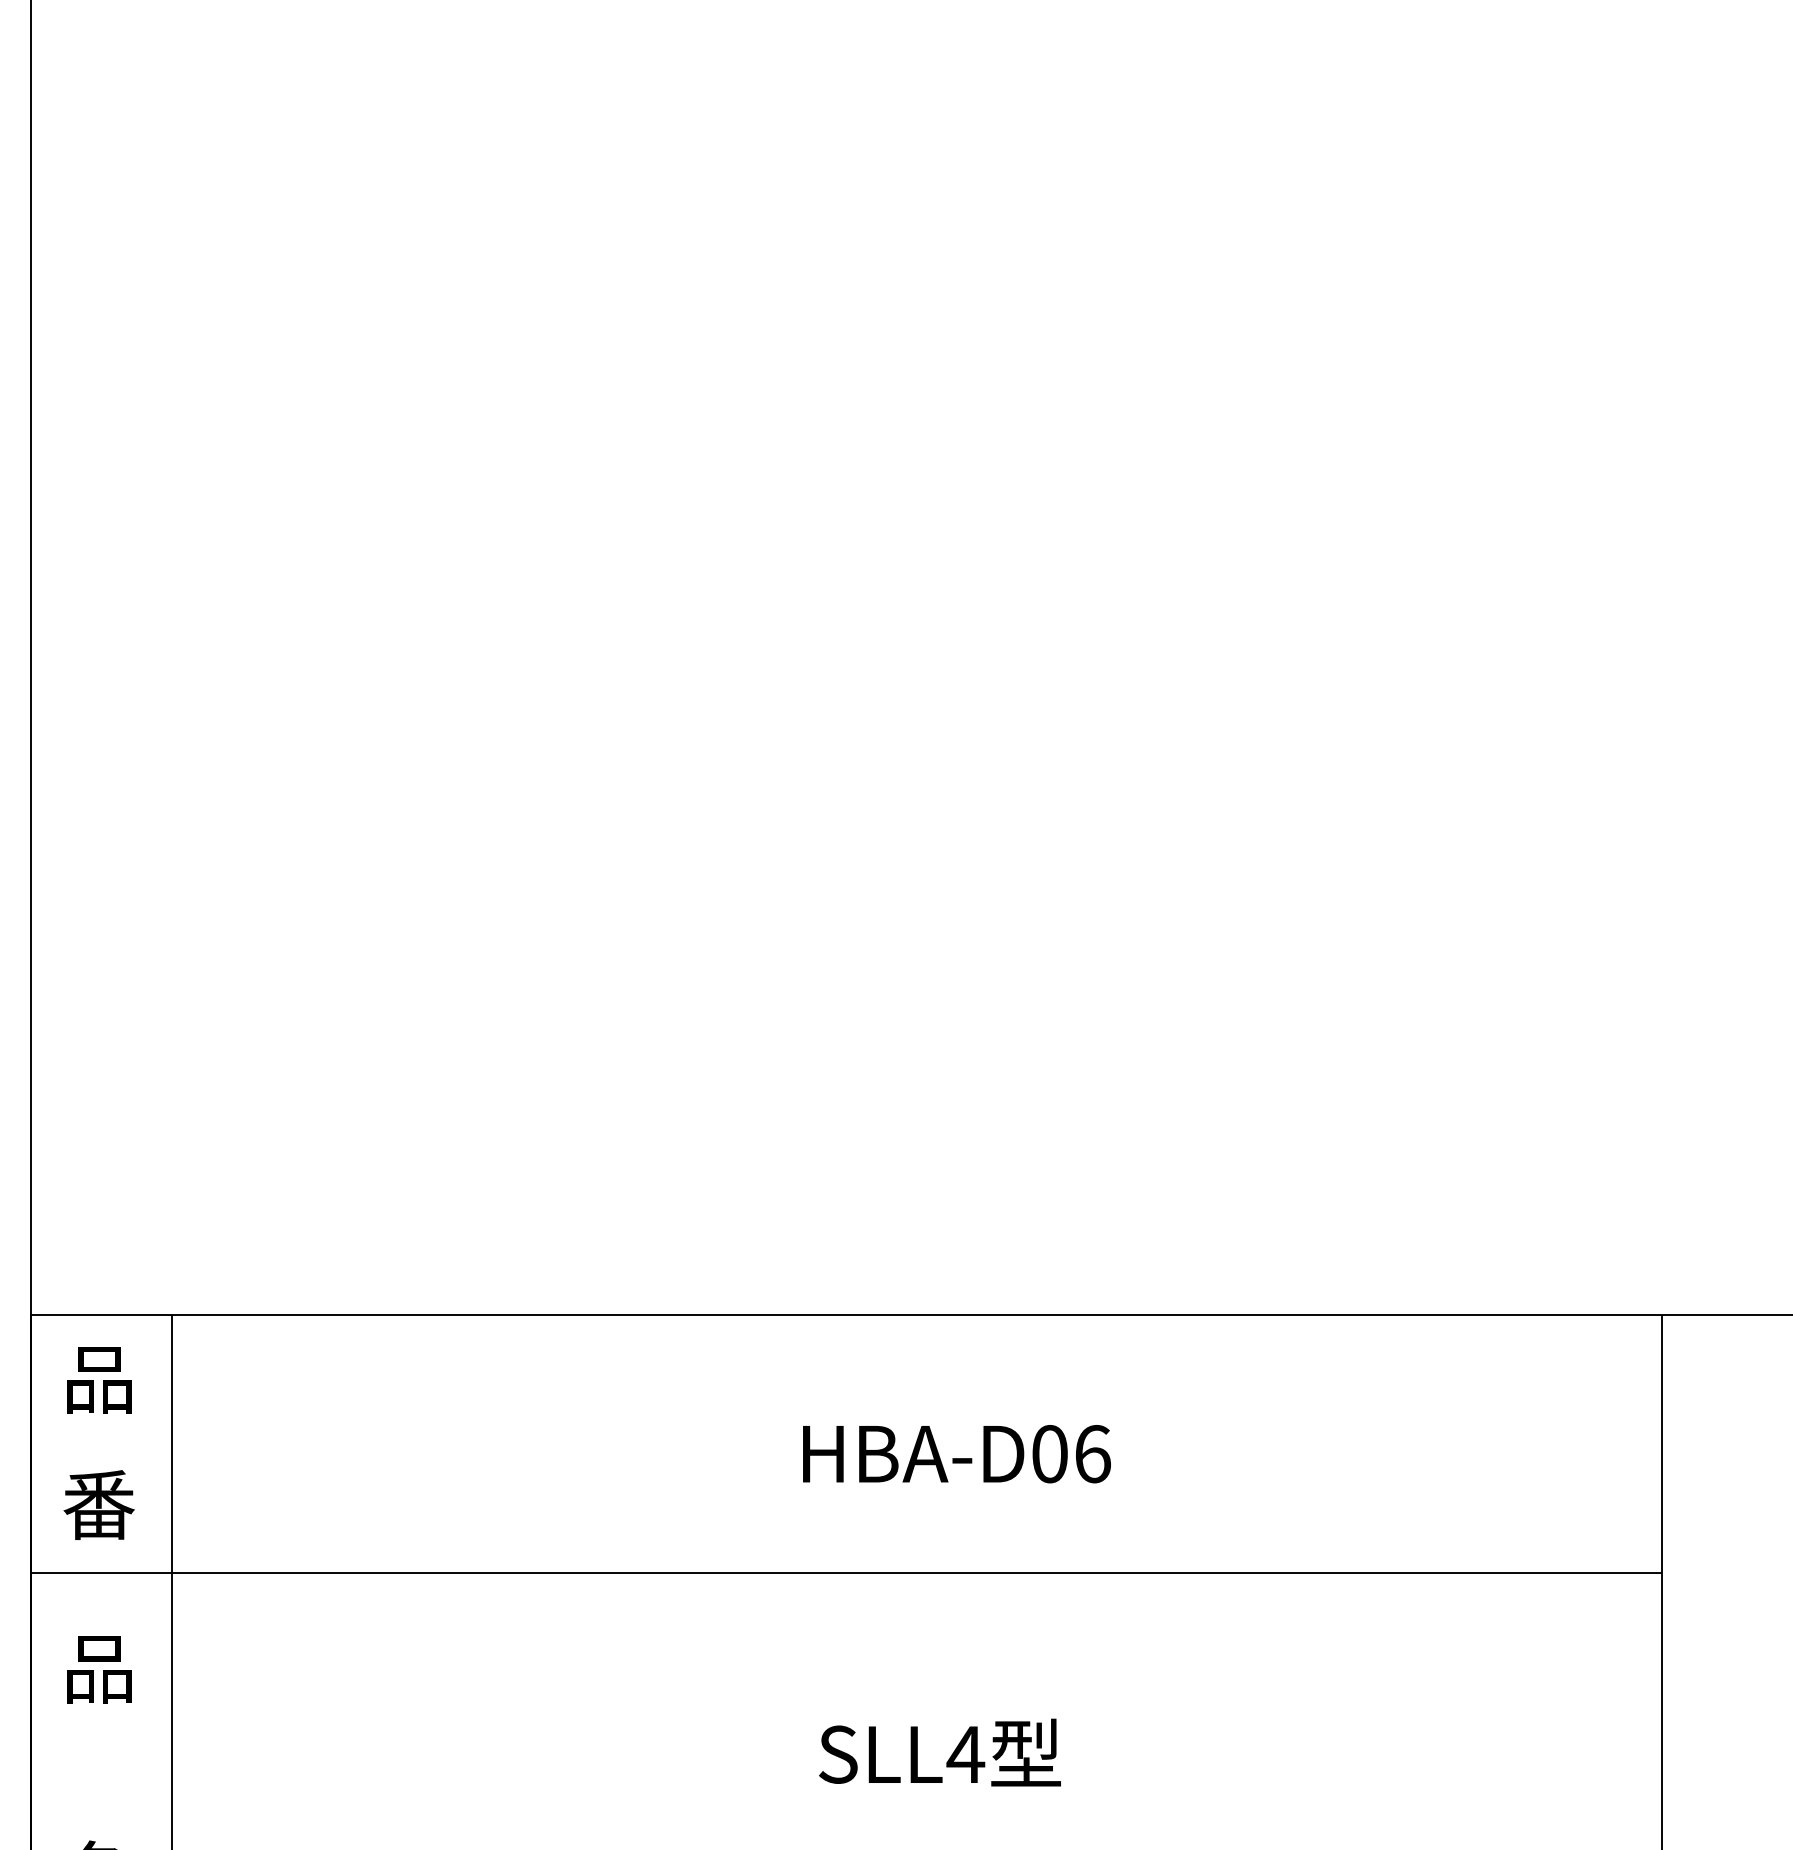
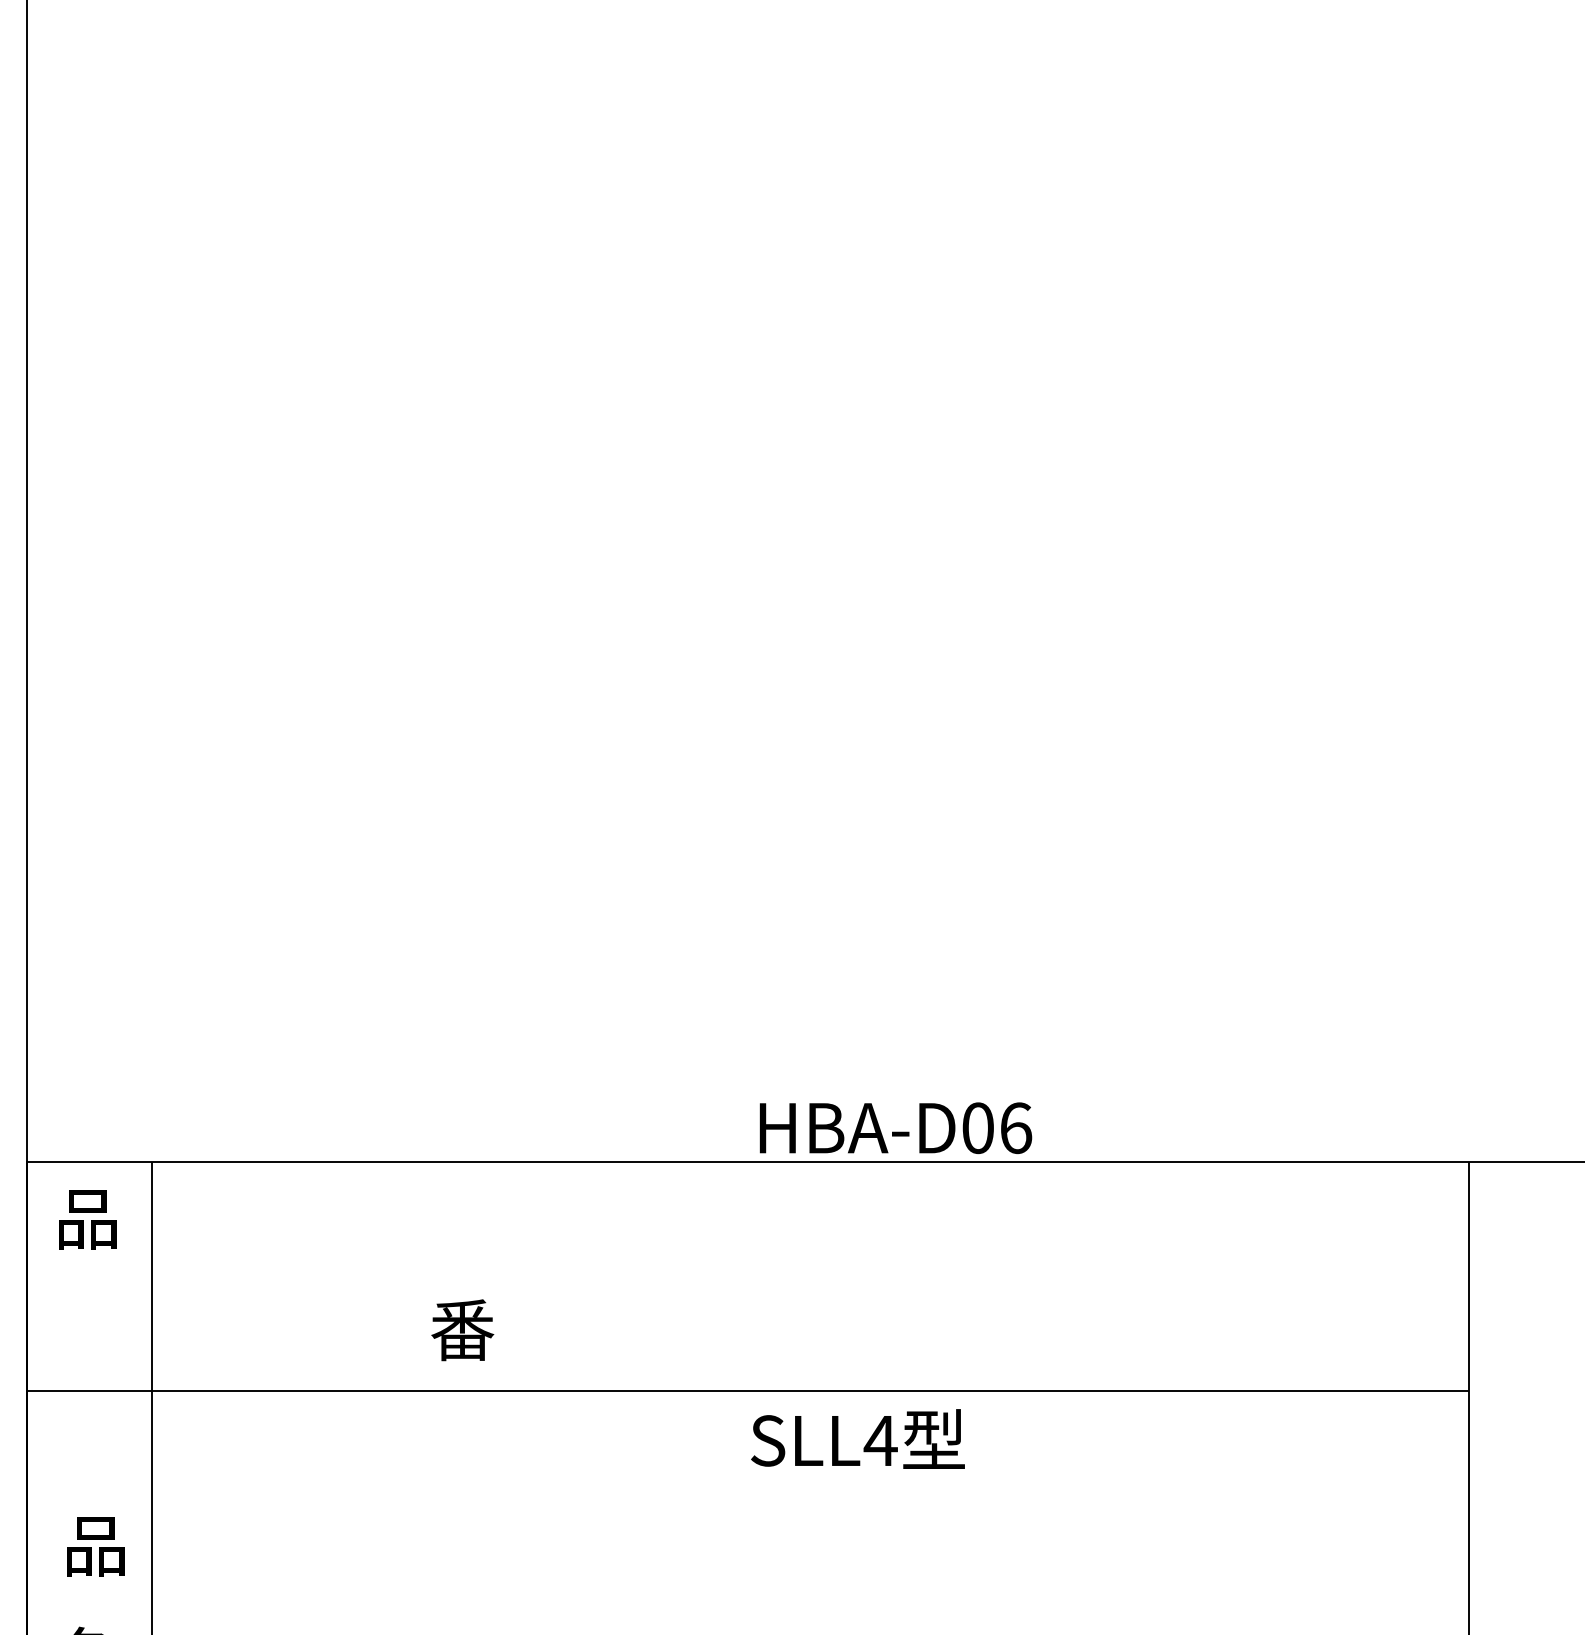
text: (956, 1454) -> (895, 1128), moved
text: (98, 1505) -> (462, 1330), moved
text: (98, 1669) -> (95, 1546), moved
text: (939, 1751) -> (857, 1438), moved

